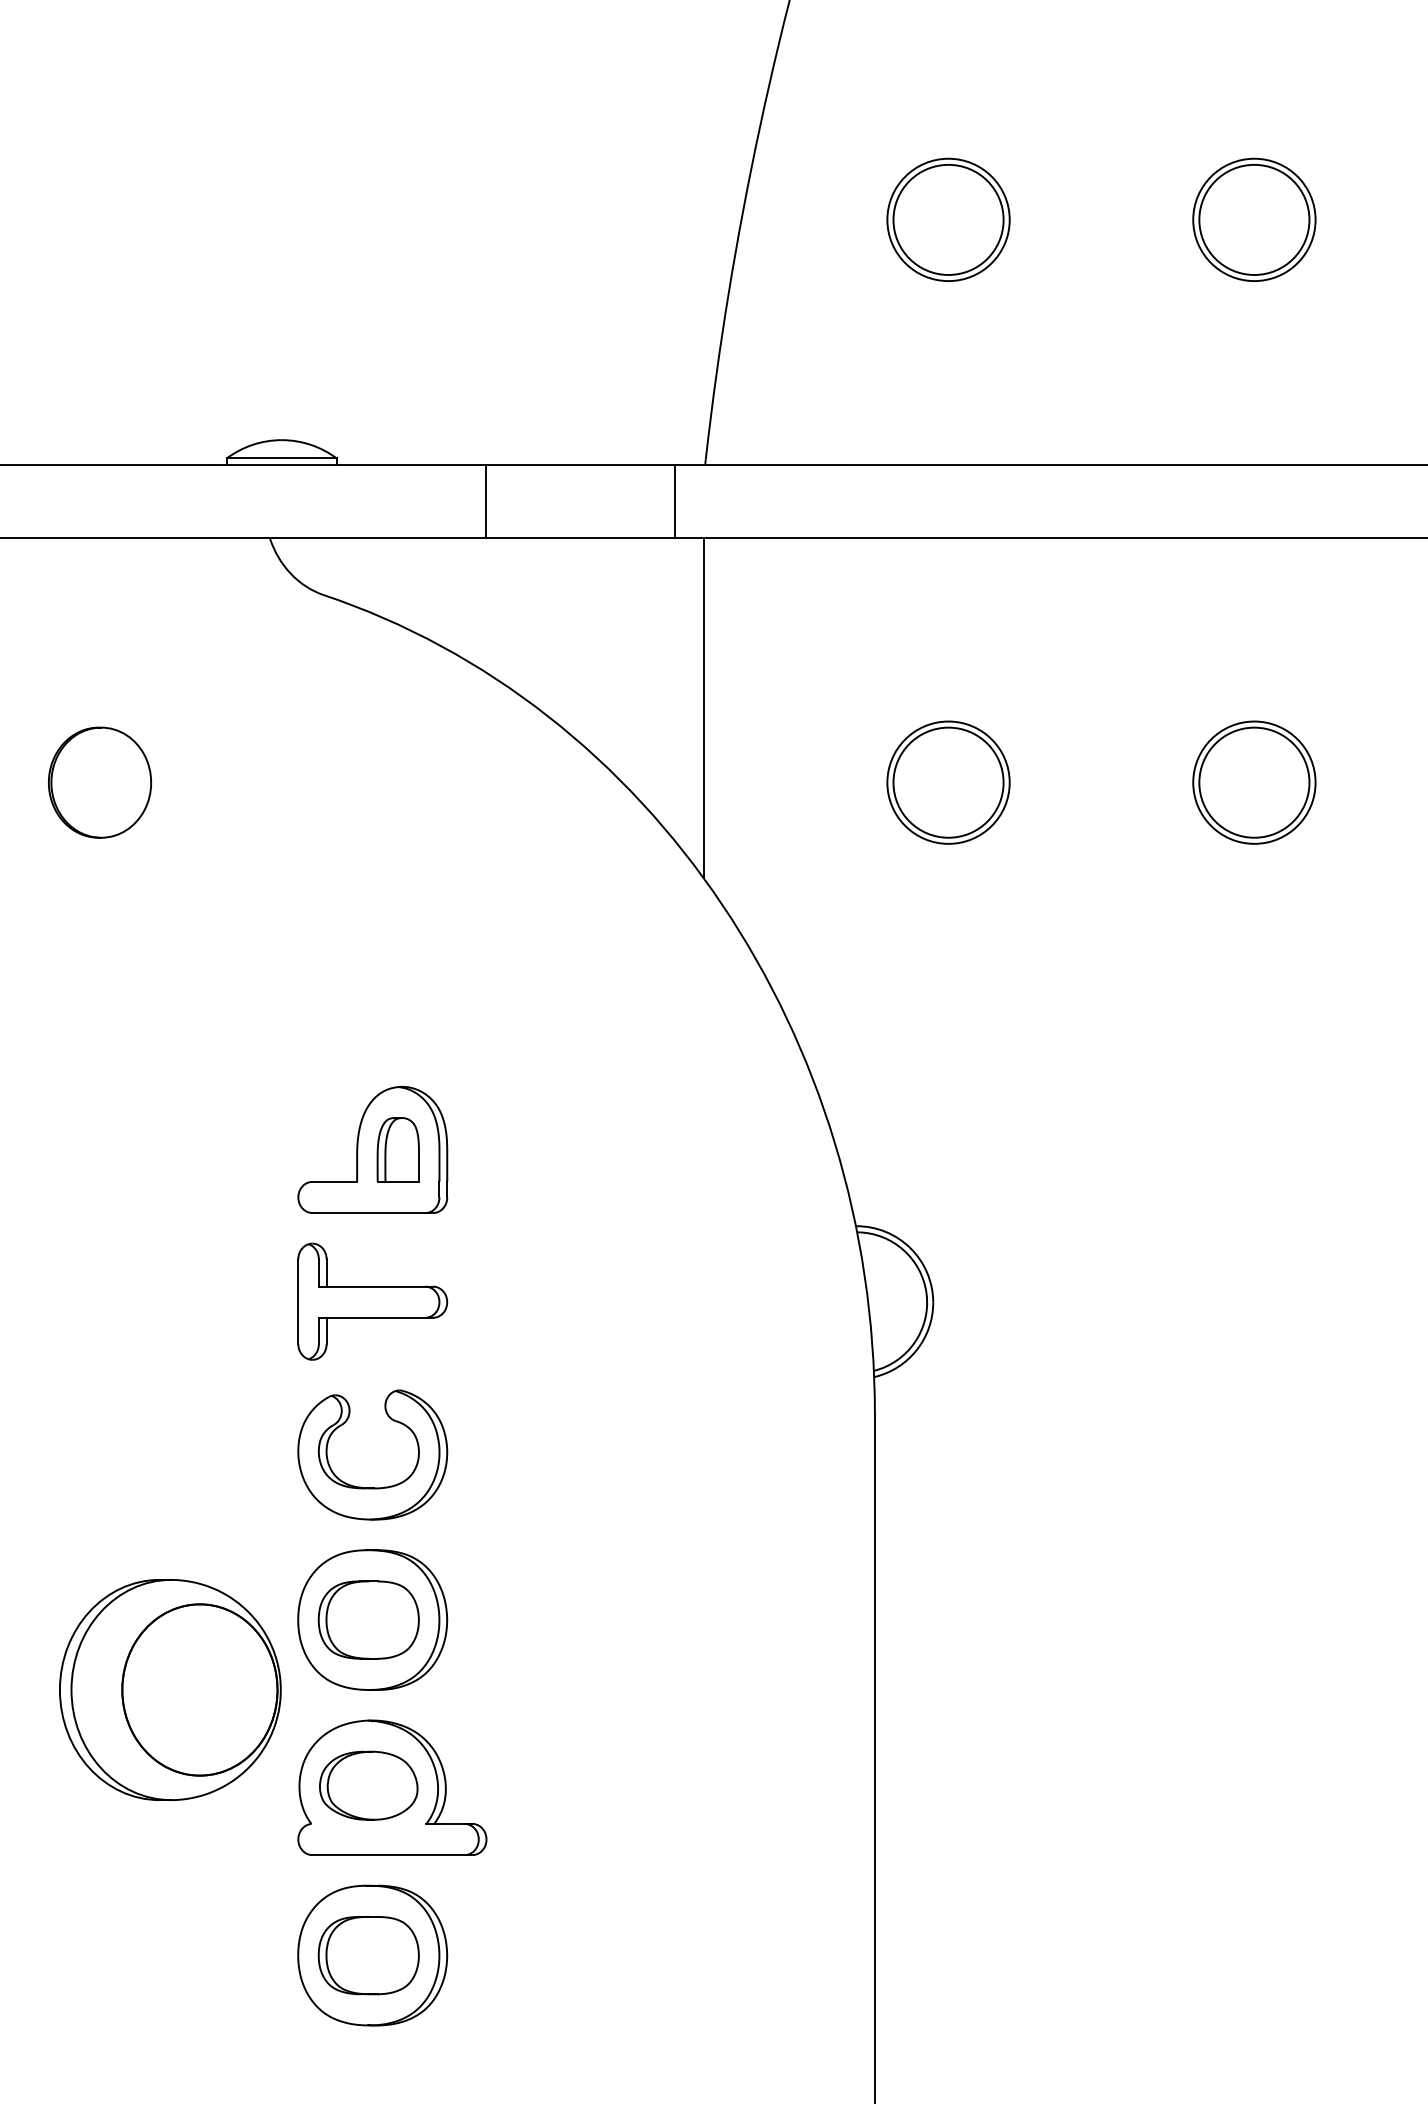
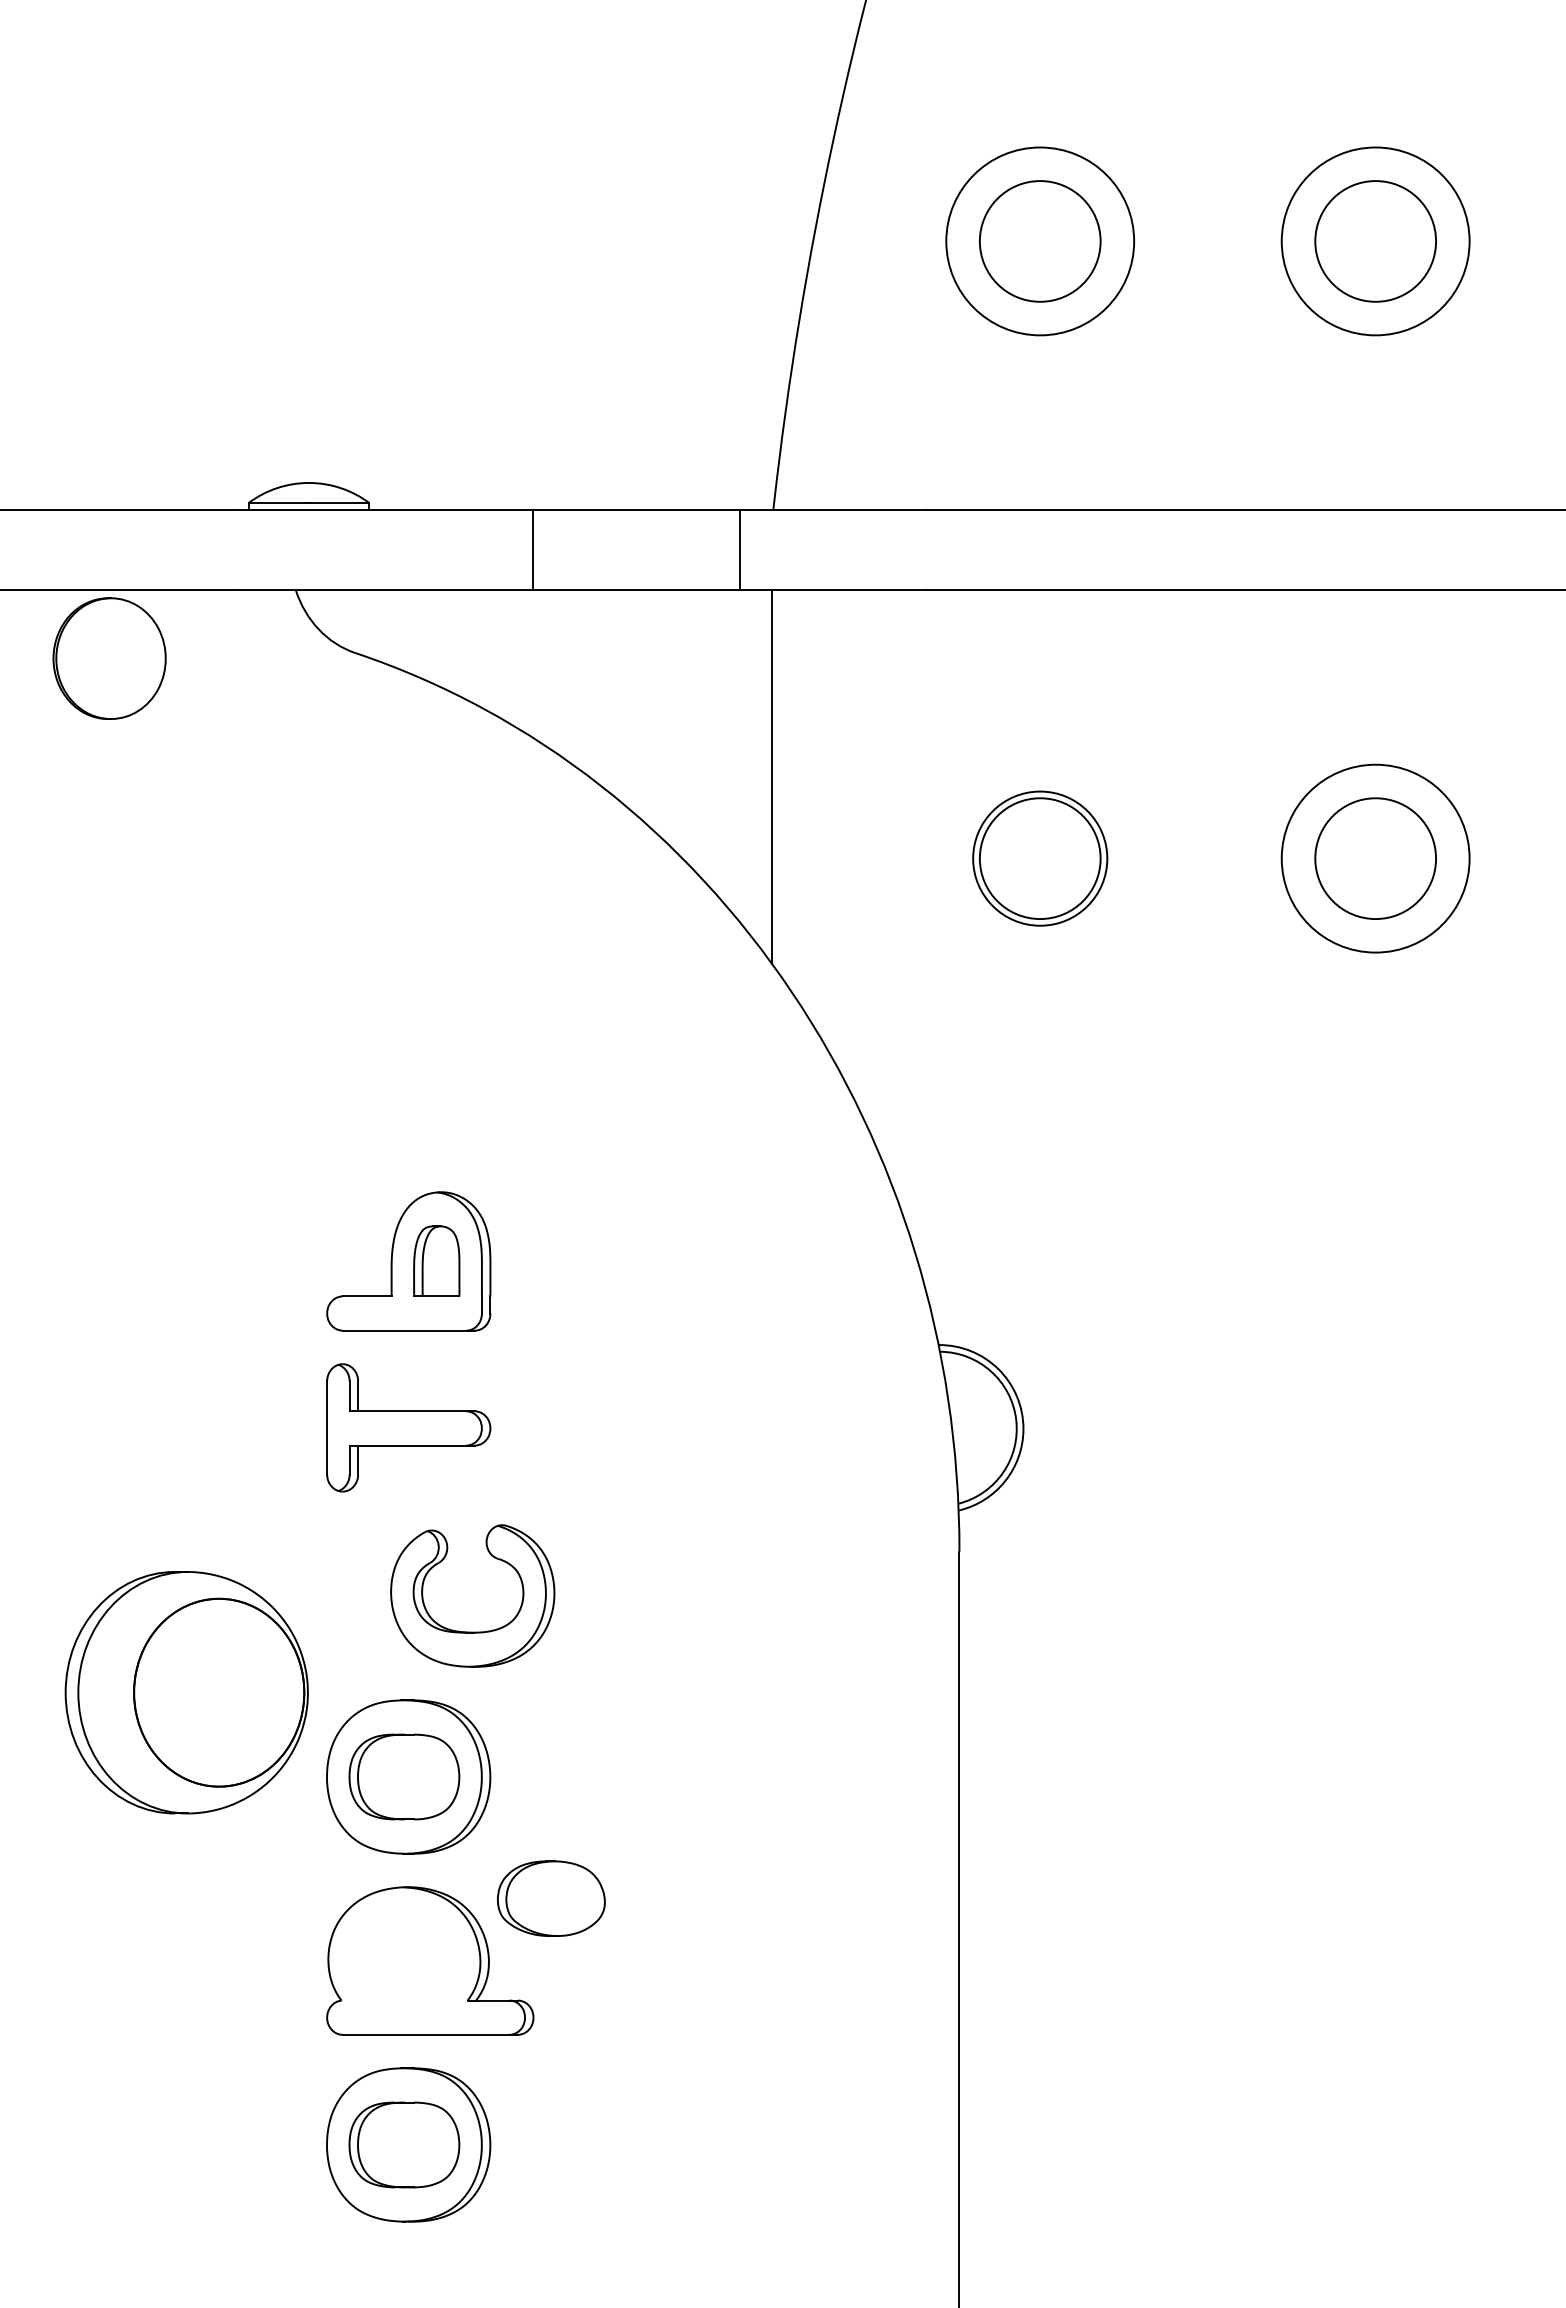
circle: (948, 219) -> (1040, 241), size x1.4
circle: (1254, 219) -> (1375, 241), size x1.4
part: (99, 782) -> (109, 658), moved
circle: (1254, 782) -> (1375, 858), size x1.4
part: (372, 1487) -> (472, 1631), moved
part: (170, 1689) -> (186, 1692), moved
part: (368, 1785) -> (551, 1898), moved

